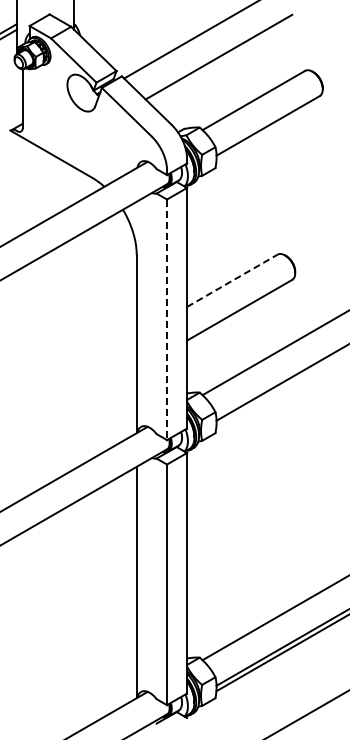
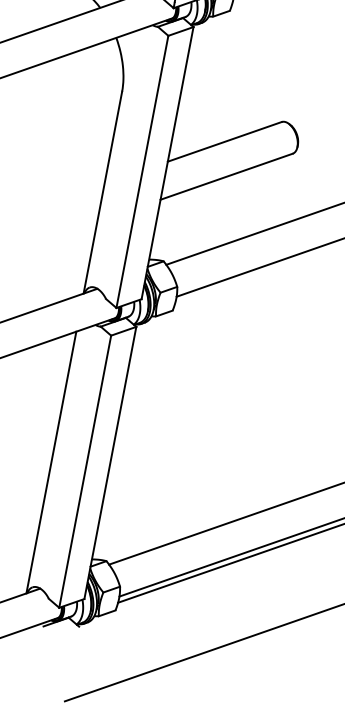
line: (232, 280) -> (224, 141), dashed -> solid
line: (167, 320) -> (142, 172), dashed -> solid

